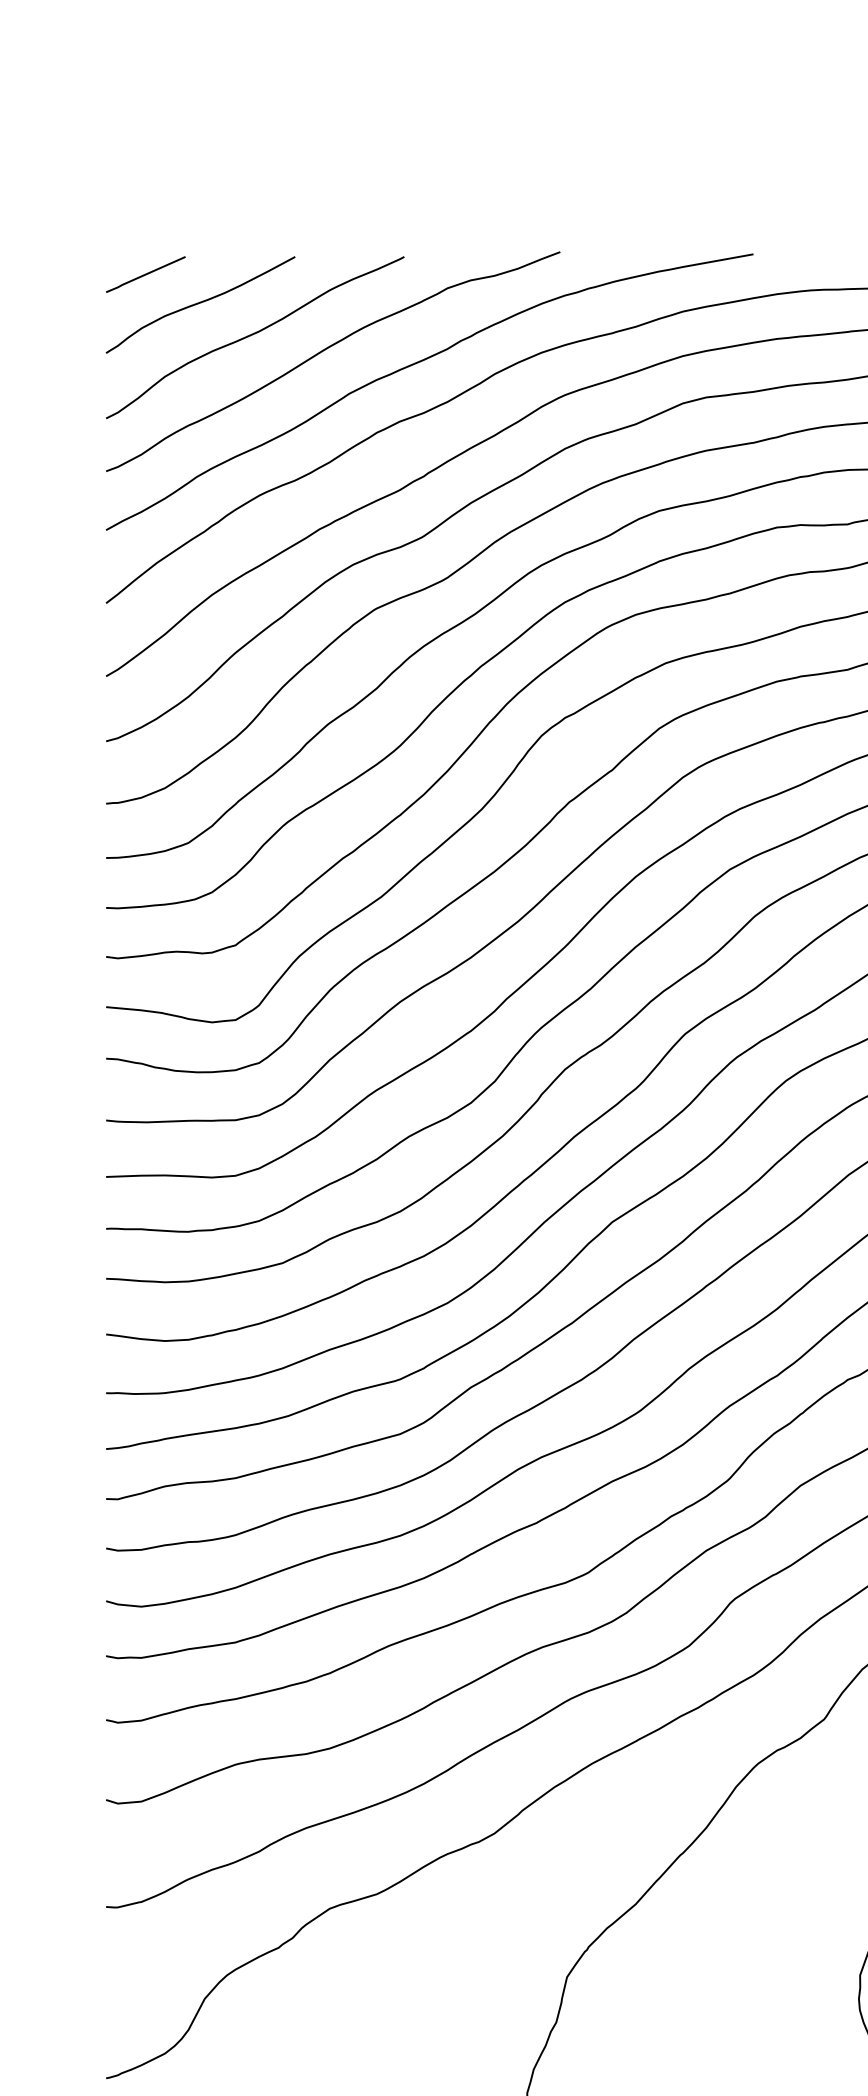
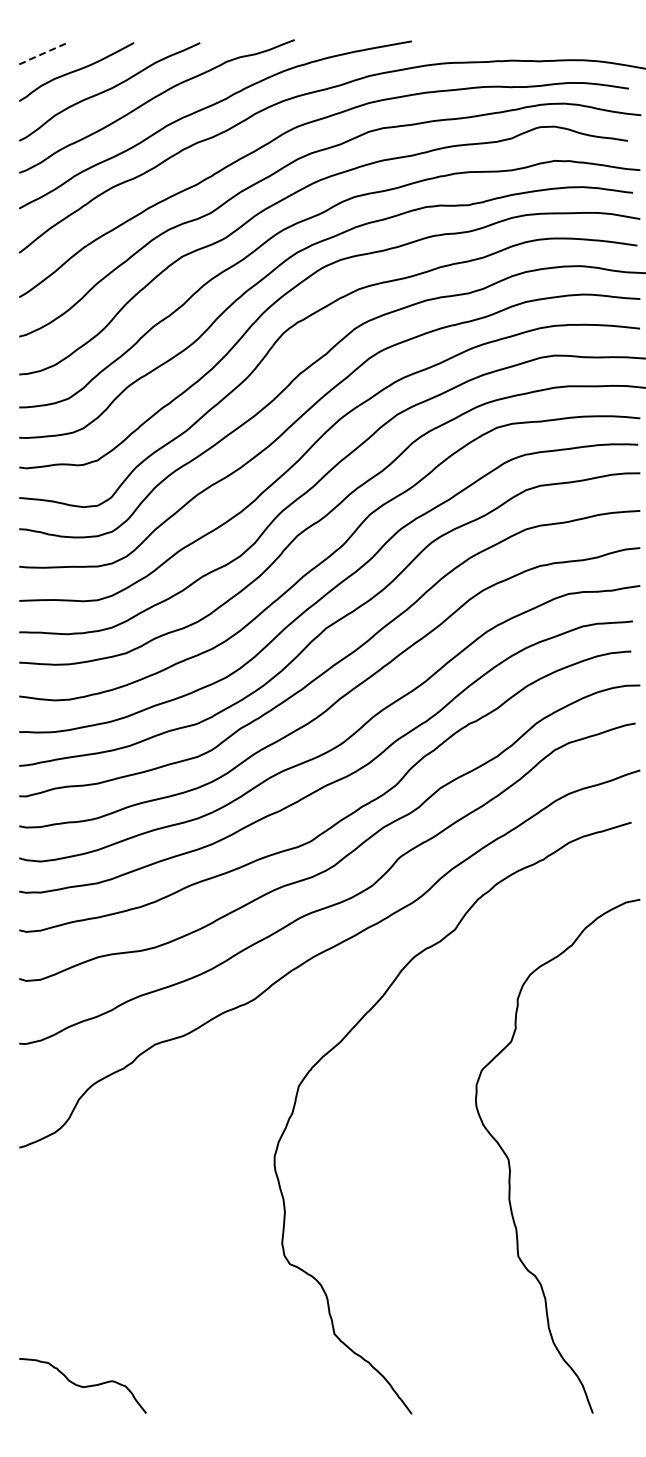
line: (142, 275) -> (41, 54), solid -> dashed

